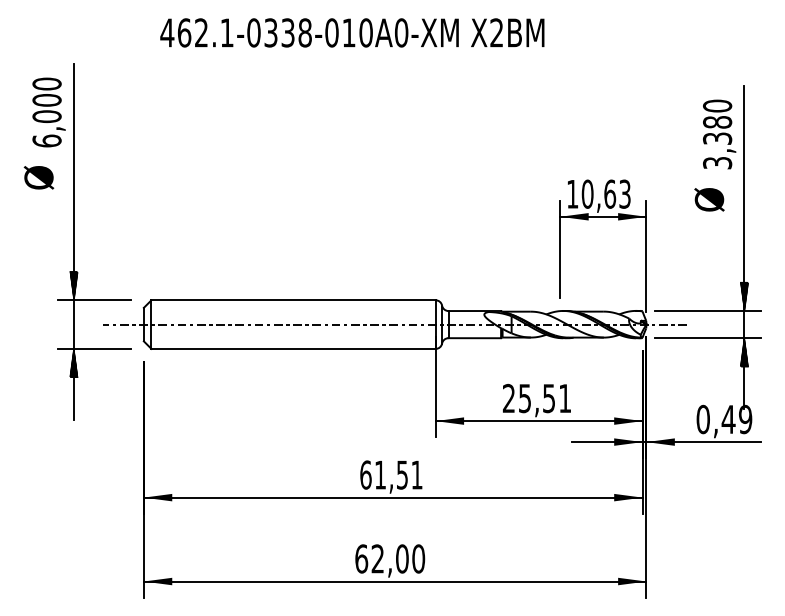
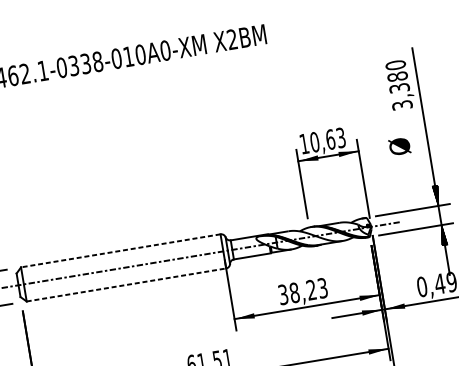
text: (709, 199) -> (399, 146), moved
line: (293, 300) -> (120, 250), solid -> dashed
line: (294, 348) -> (127, 284), solid -> dashed
text: (537, 398) -> (303, 291), 25,51 -> 38,23

